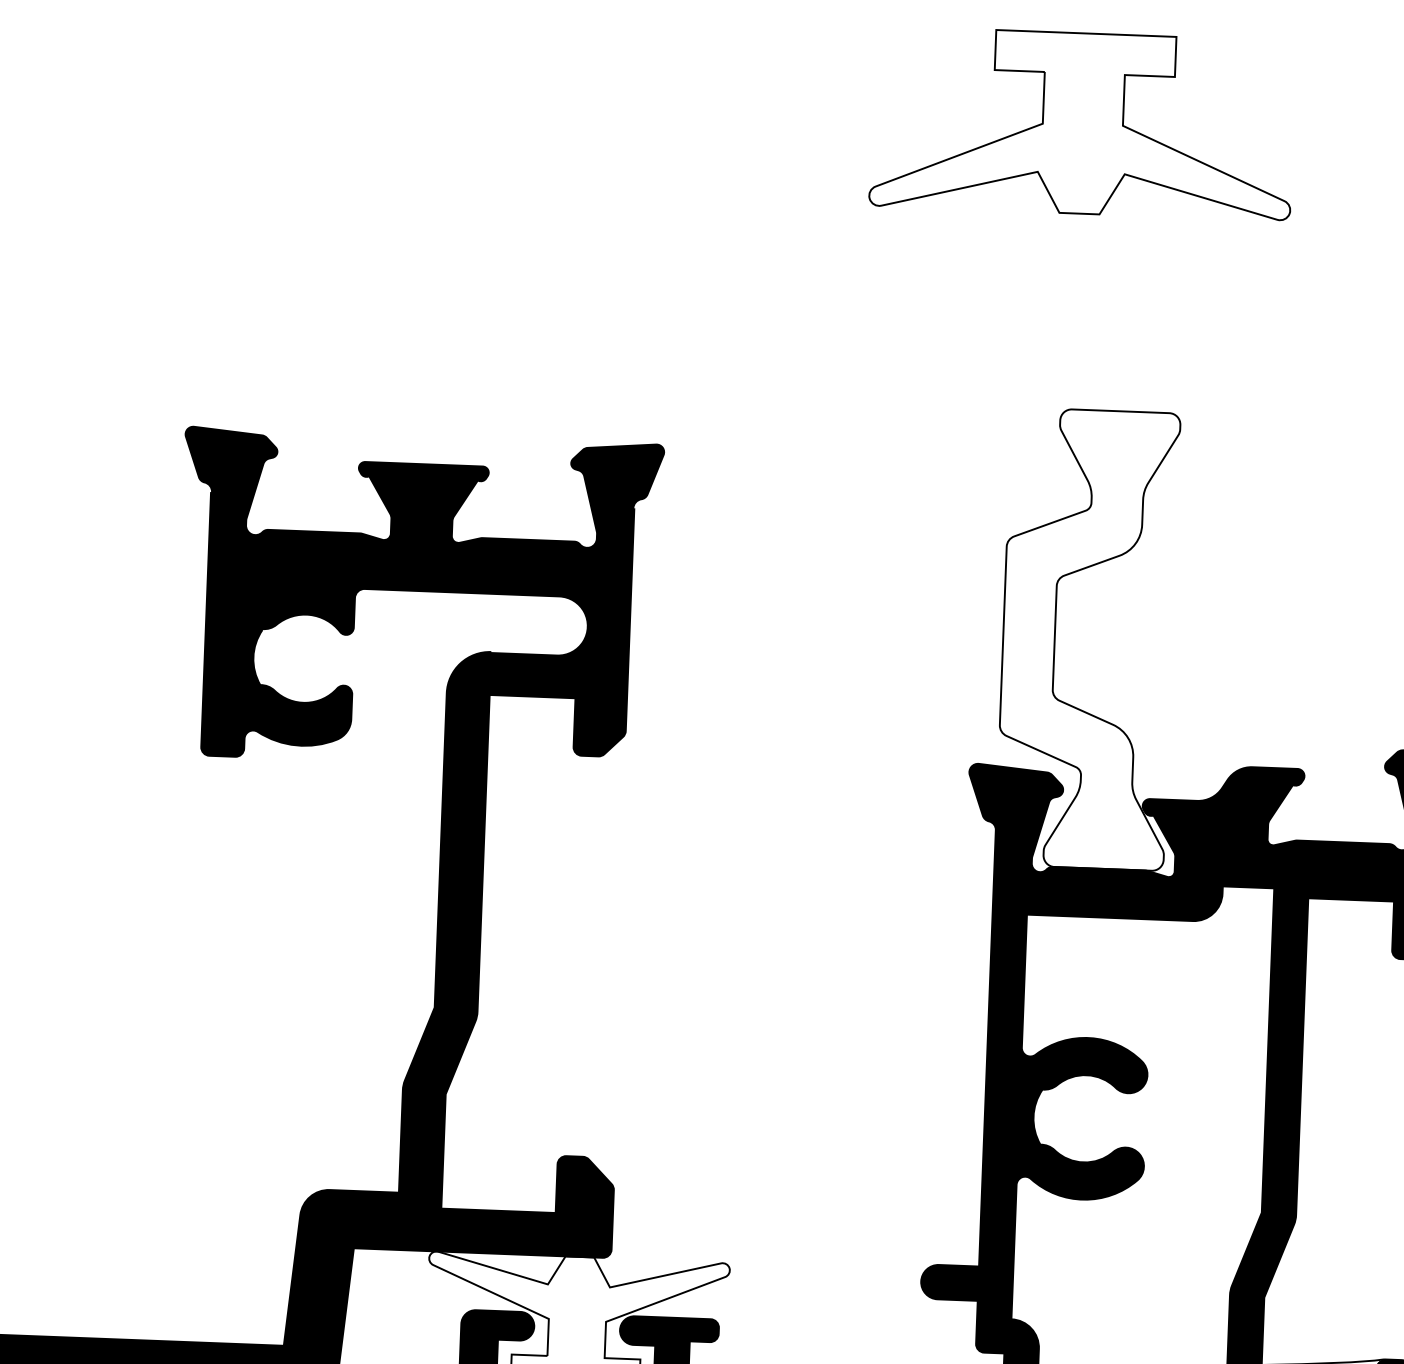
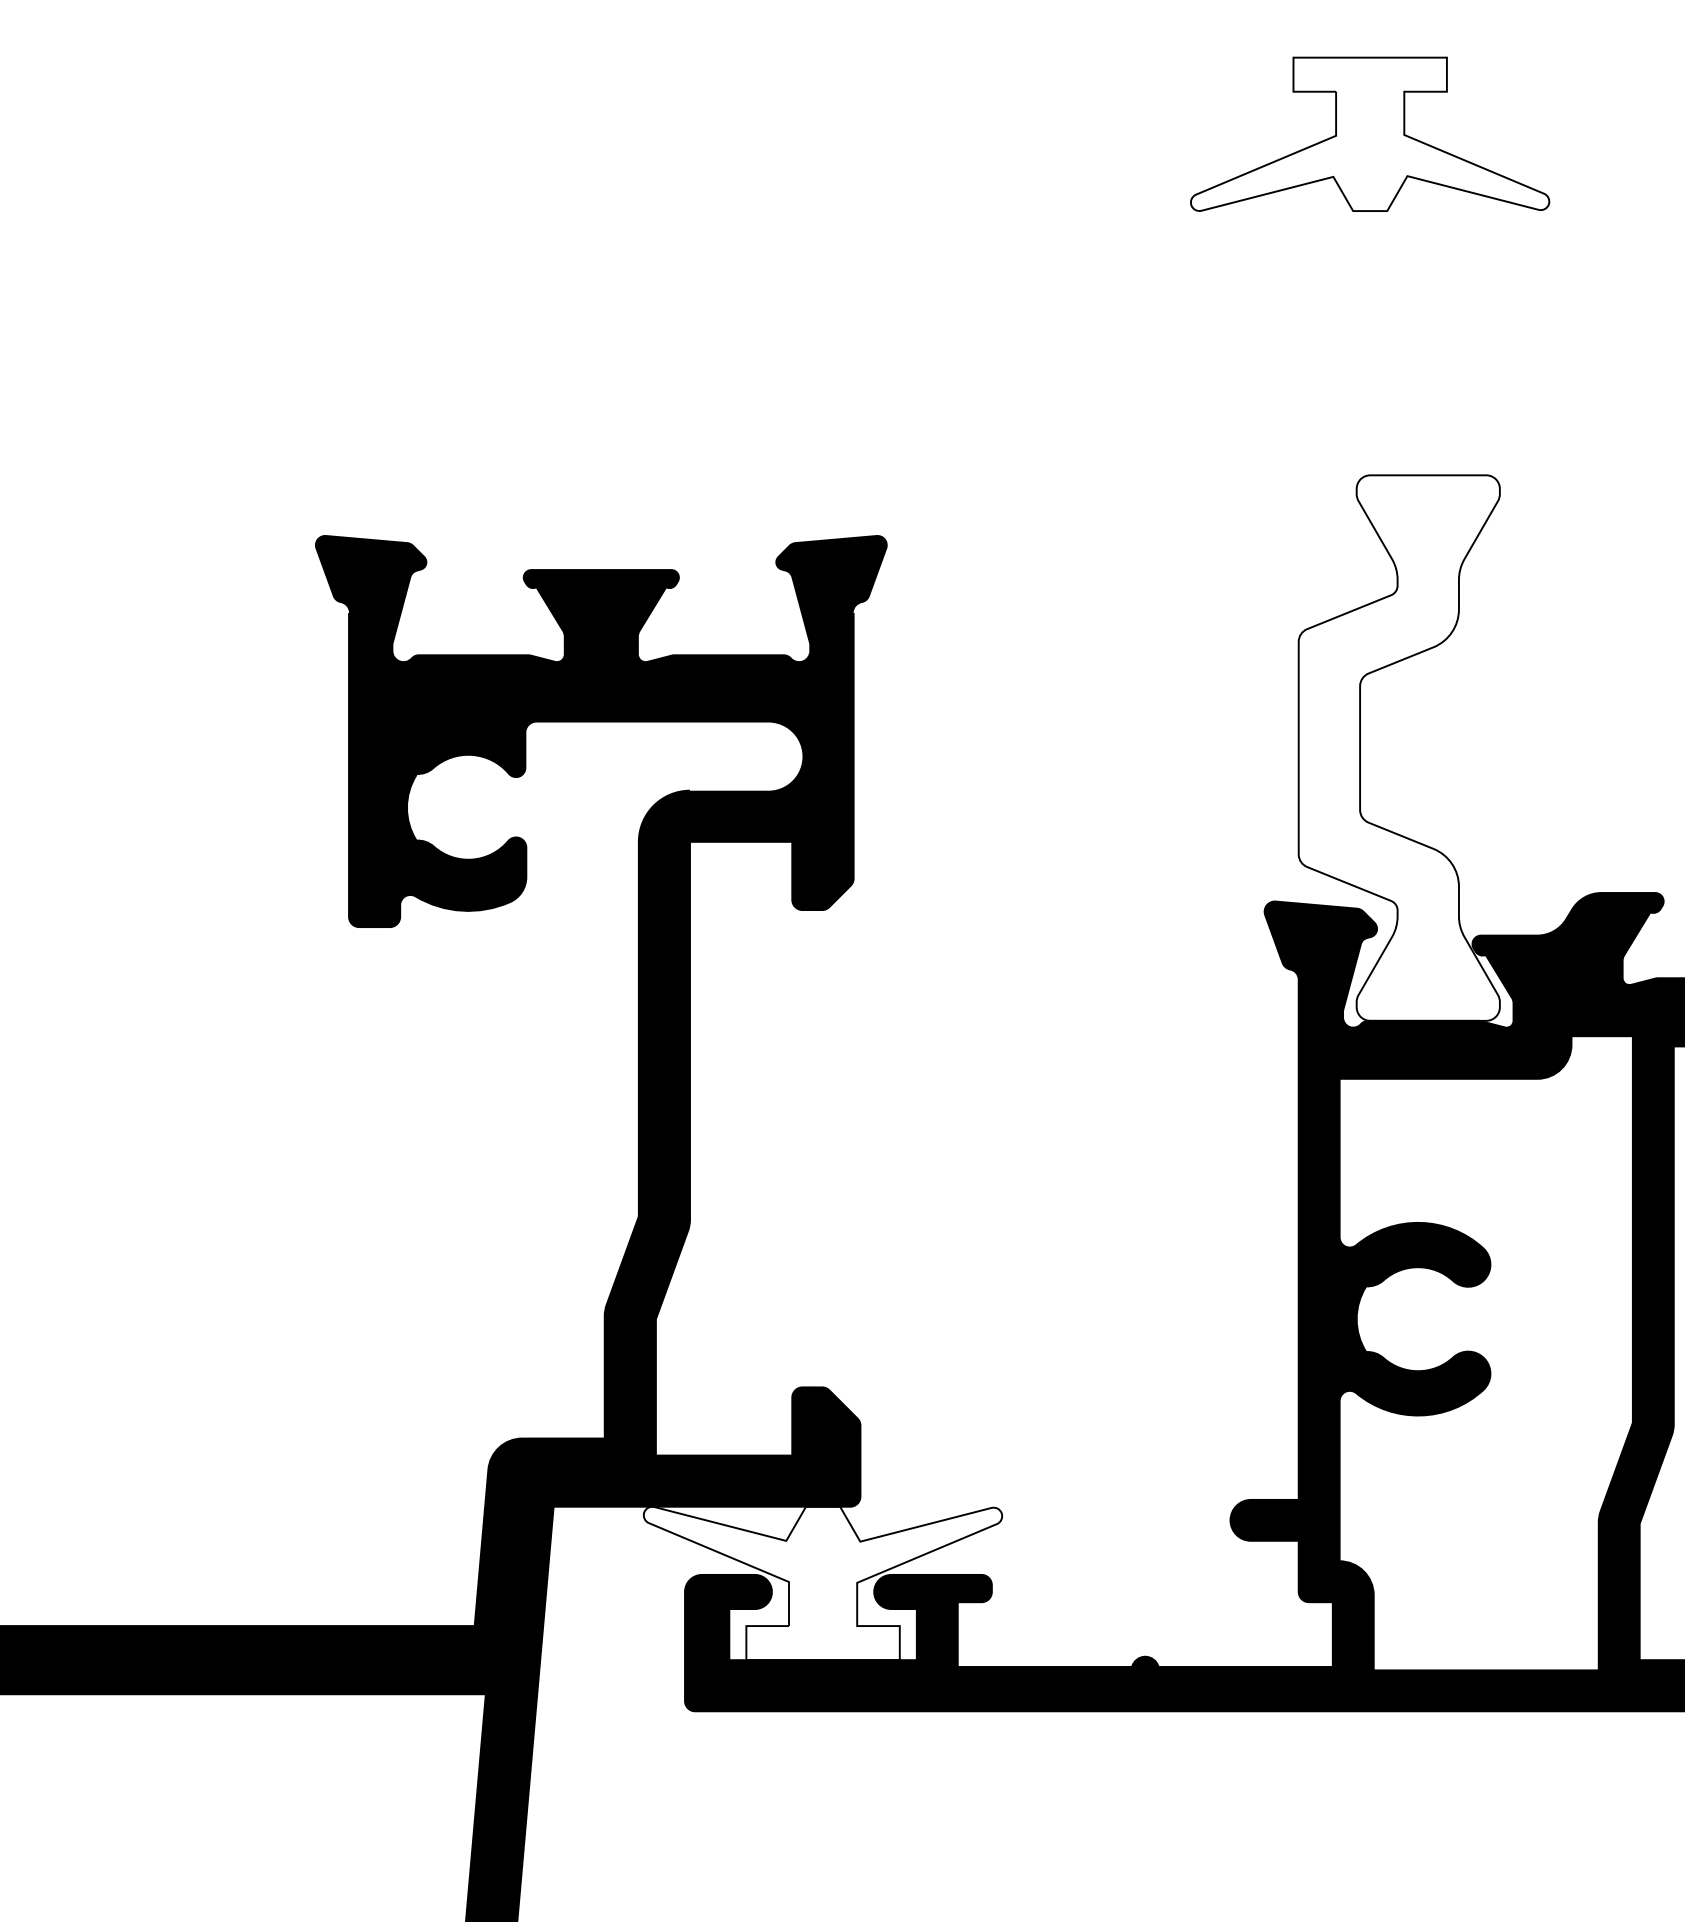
part: (1083, 122) -> (1370, 133), size x0.71

